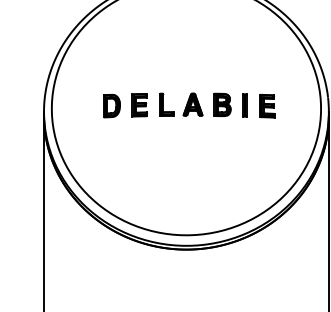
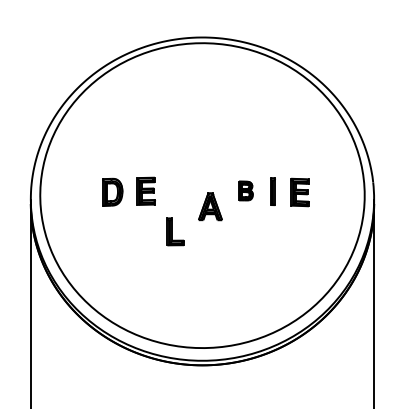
part: (166, 104) -> (175, 231), moved
part: (193, 104) -> (210, 206), moved
part: (222, 104) -> (245, 190), size x0.7

